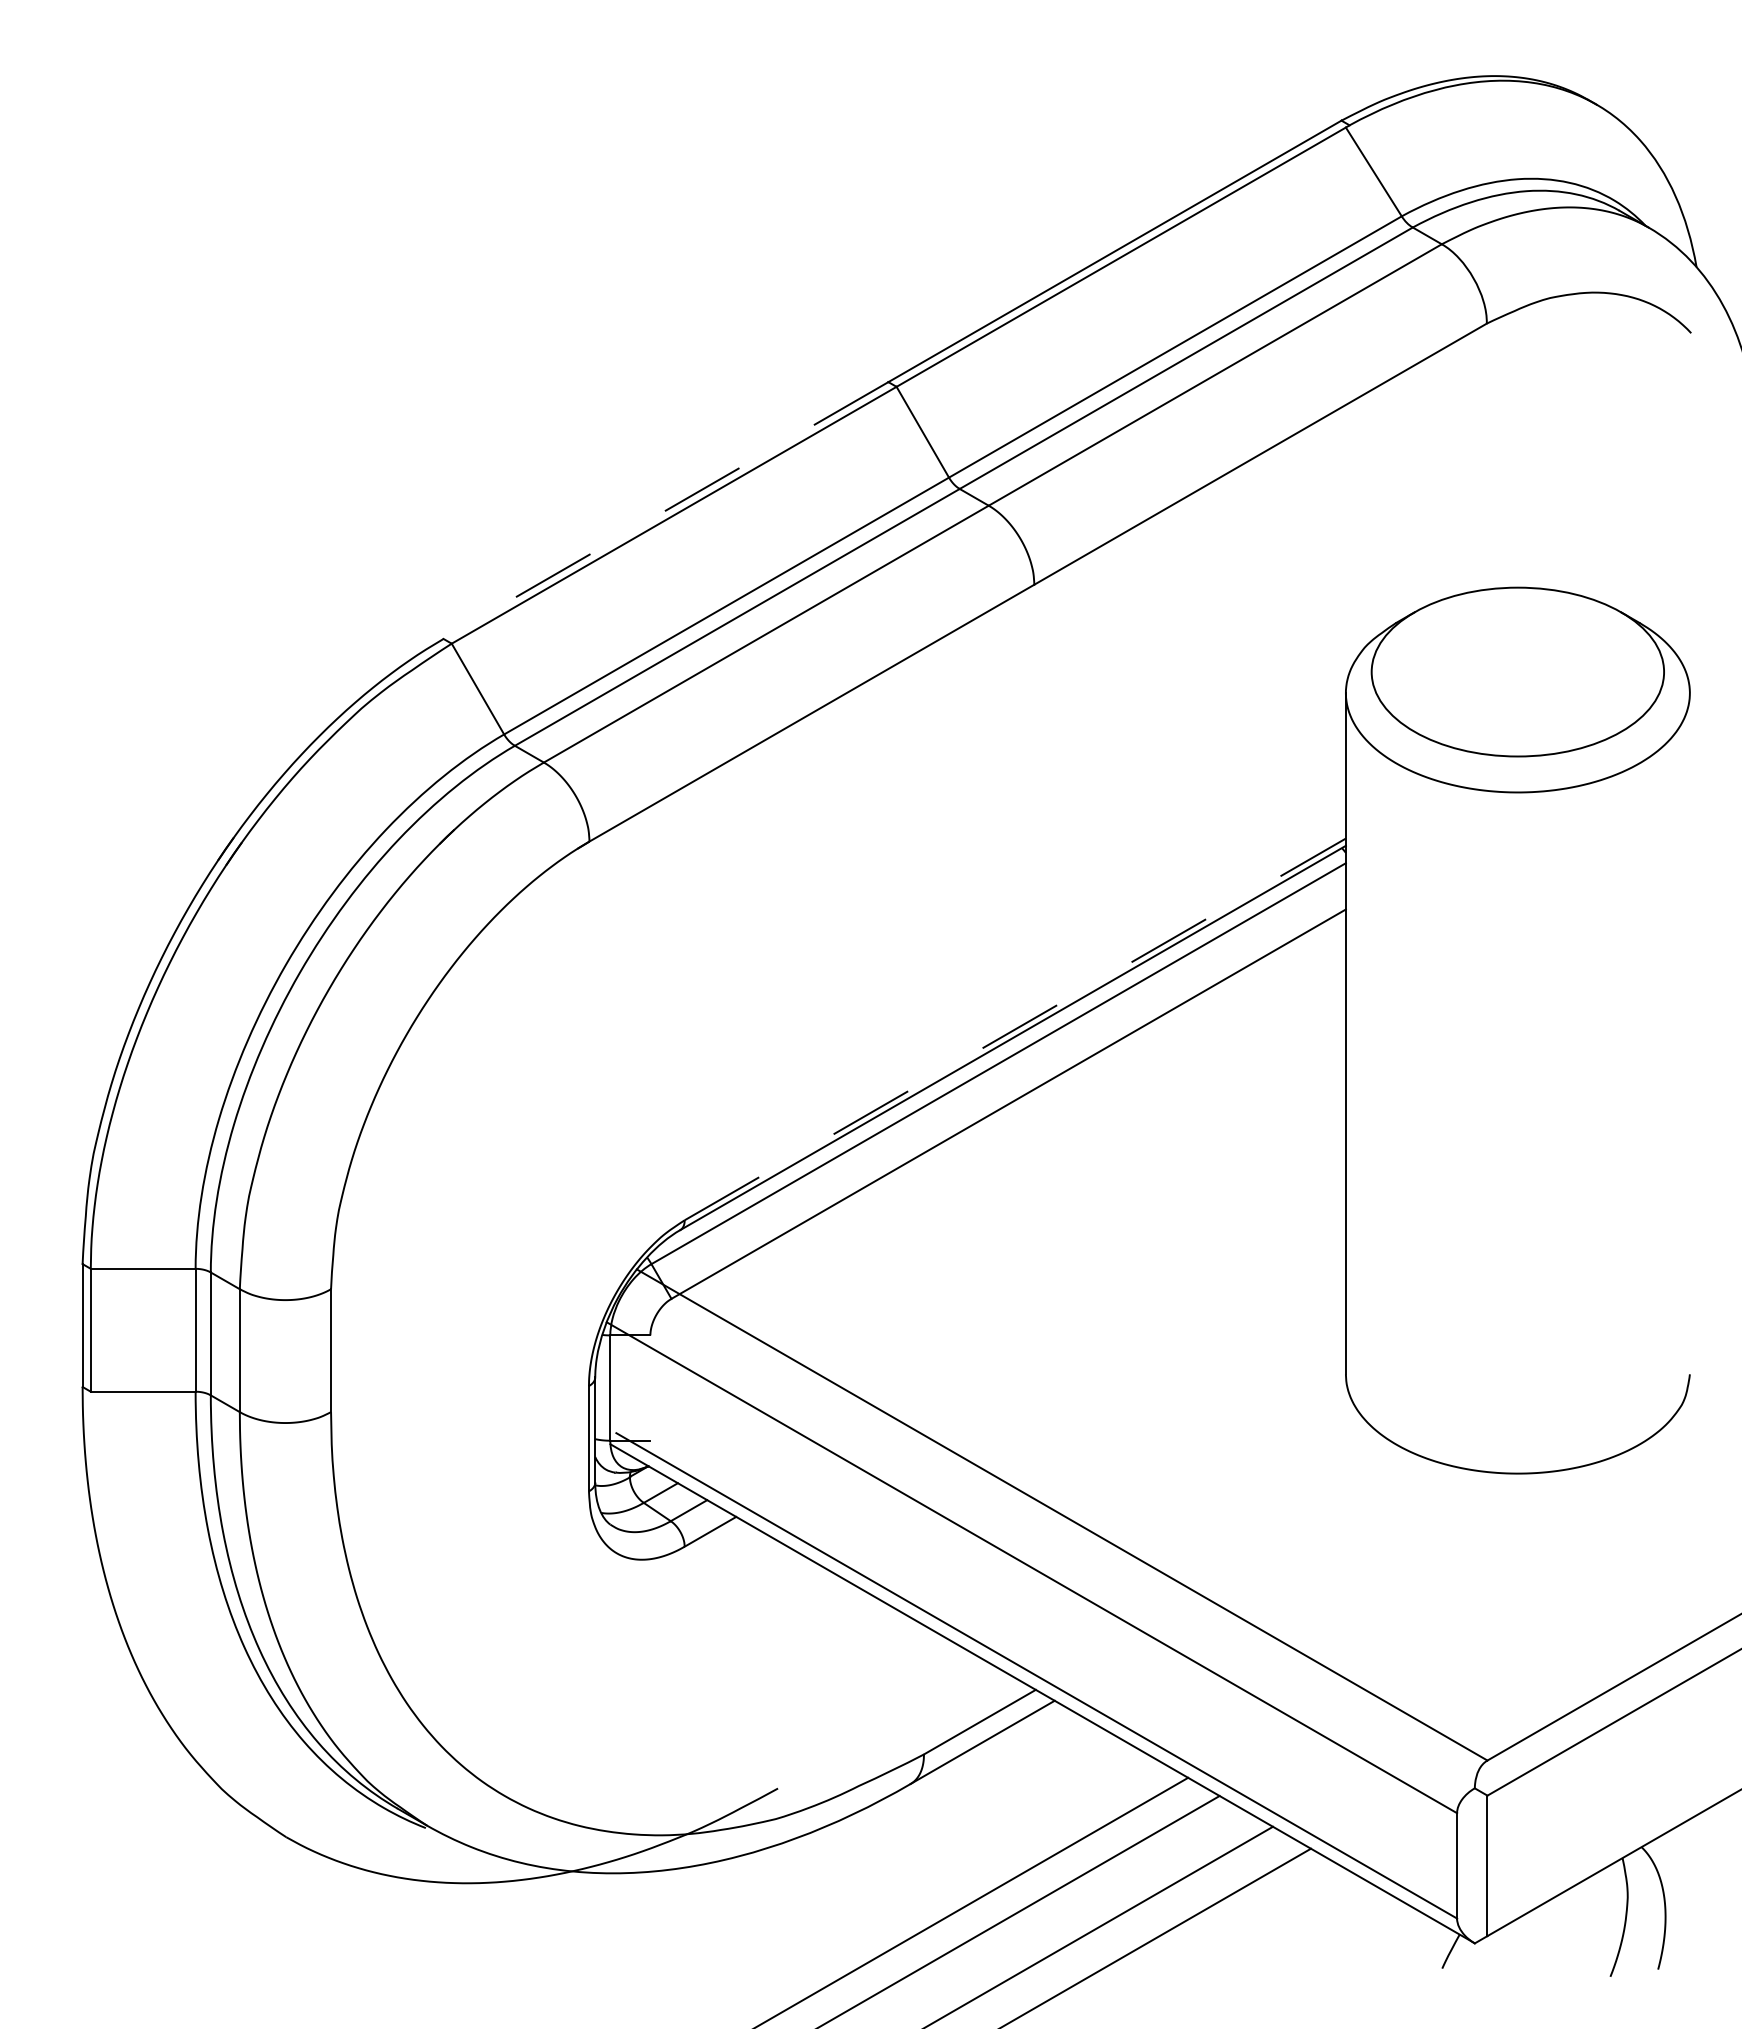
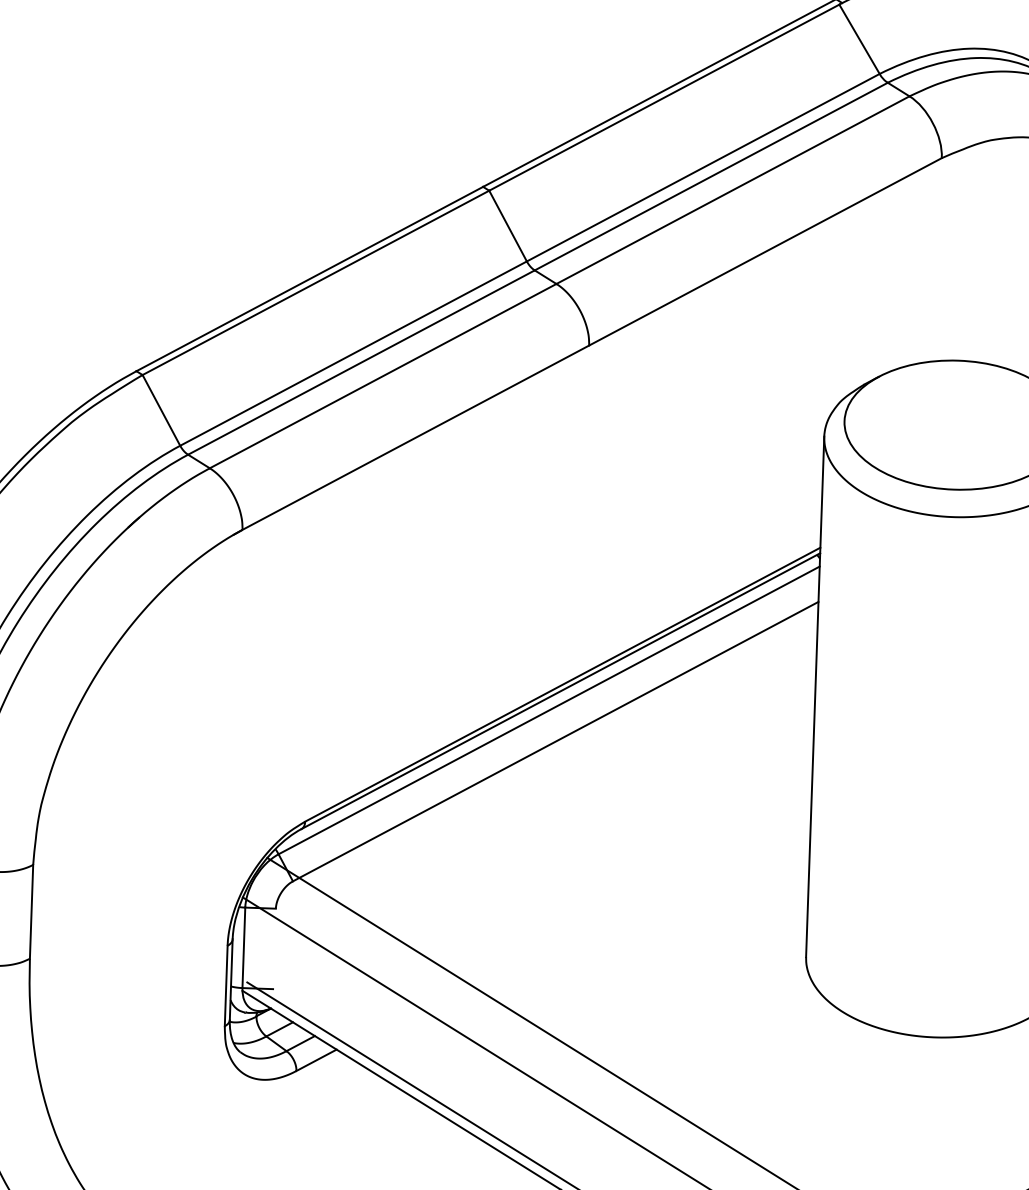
line: (665, 510) -> (309, 279), dashed -> solid
line: (1015, 1029) -> (562, 684), dashed -> solid

